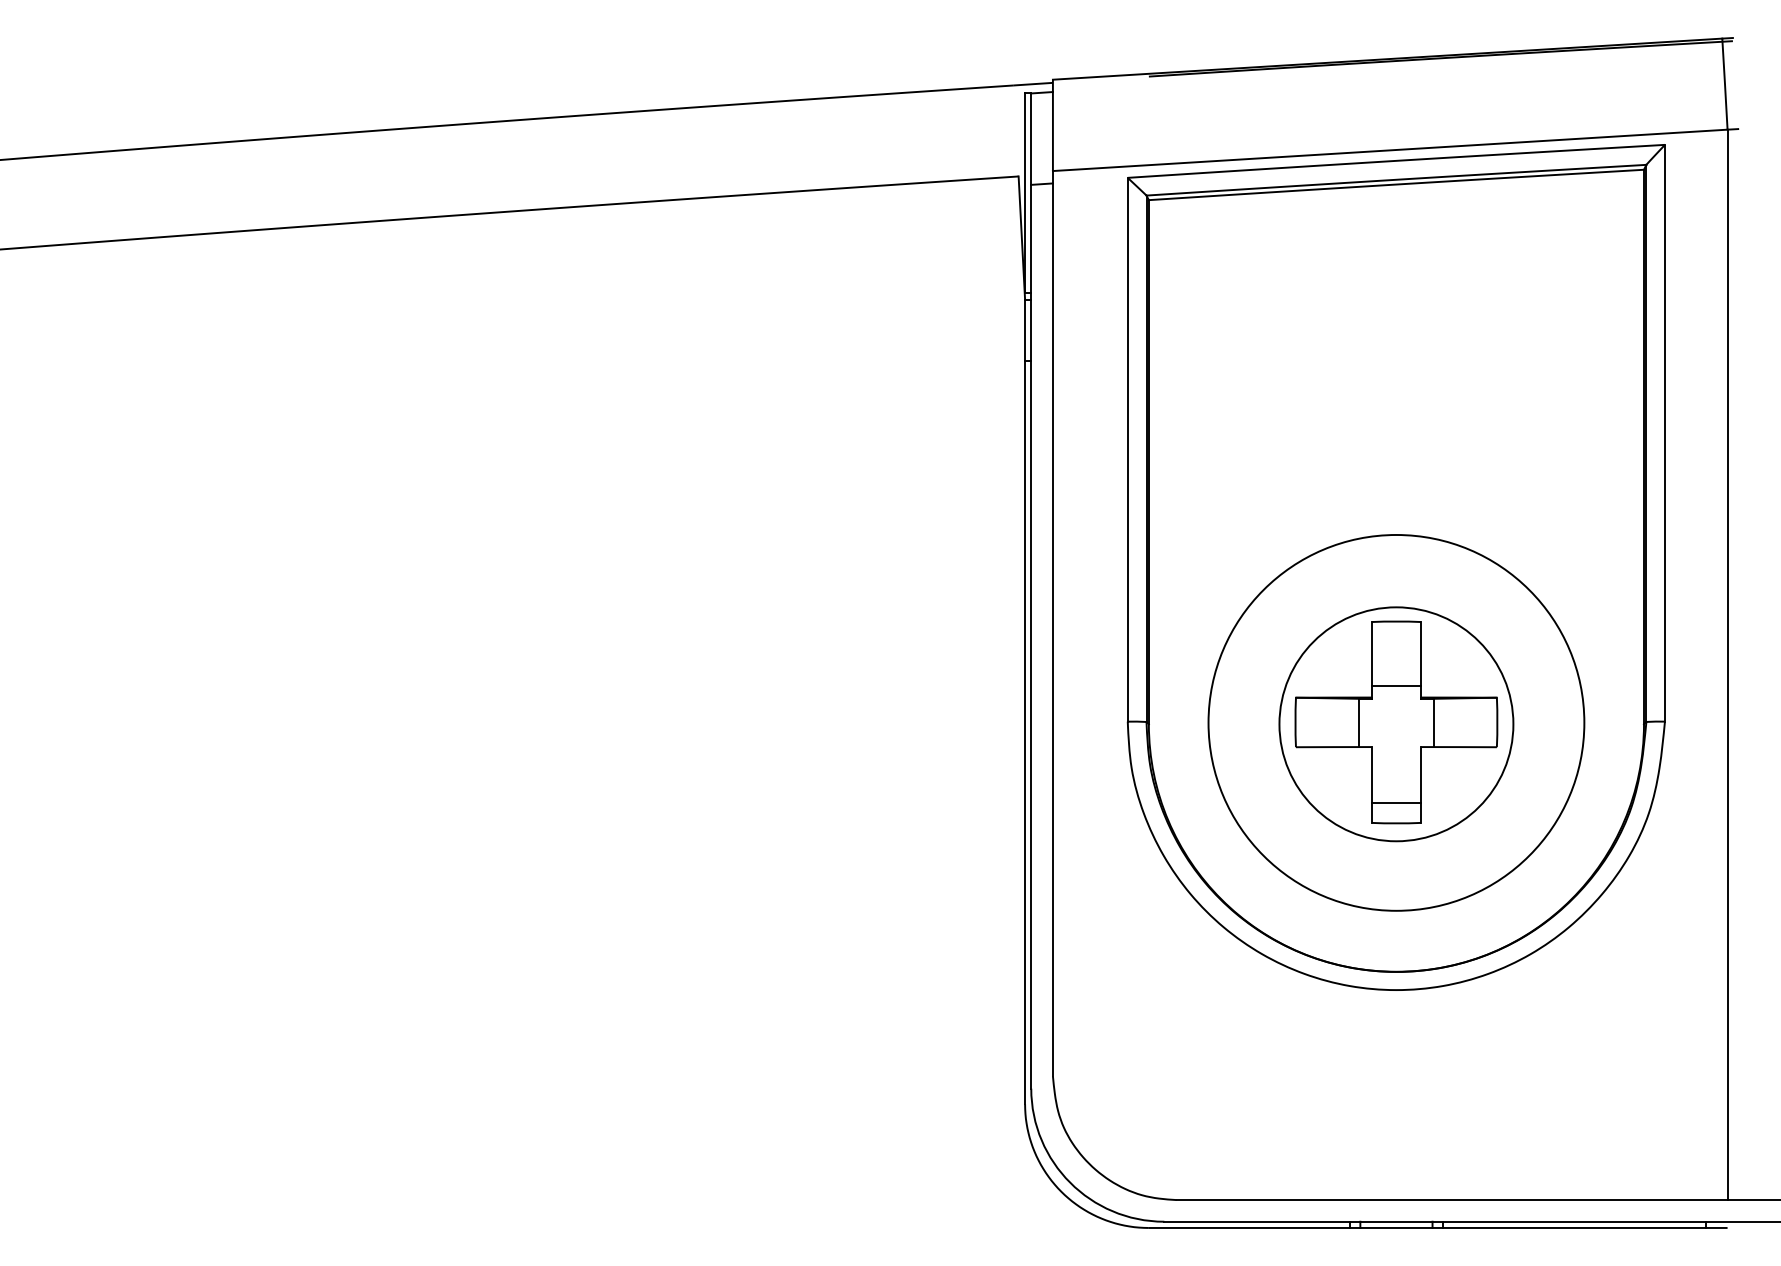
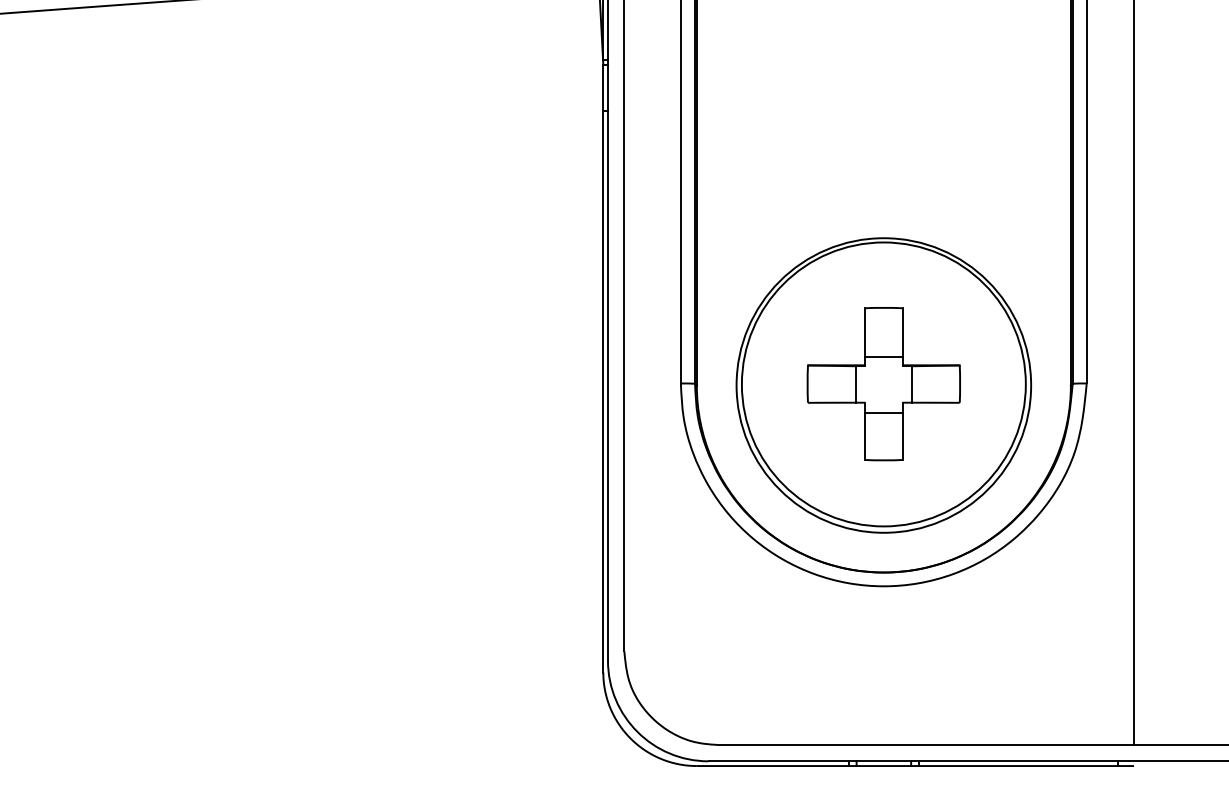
circle: (1396, 724) -> (883, 385), size x1.67
line: (1396, 802) -> (883, 412), moved

